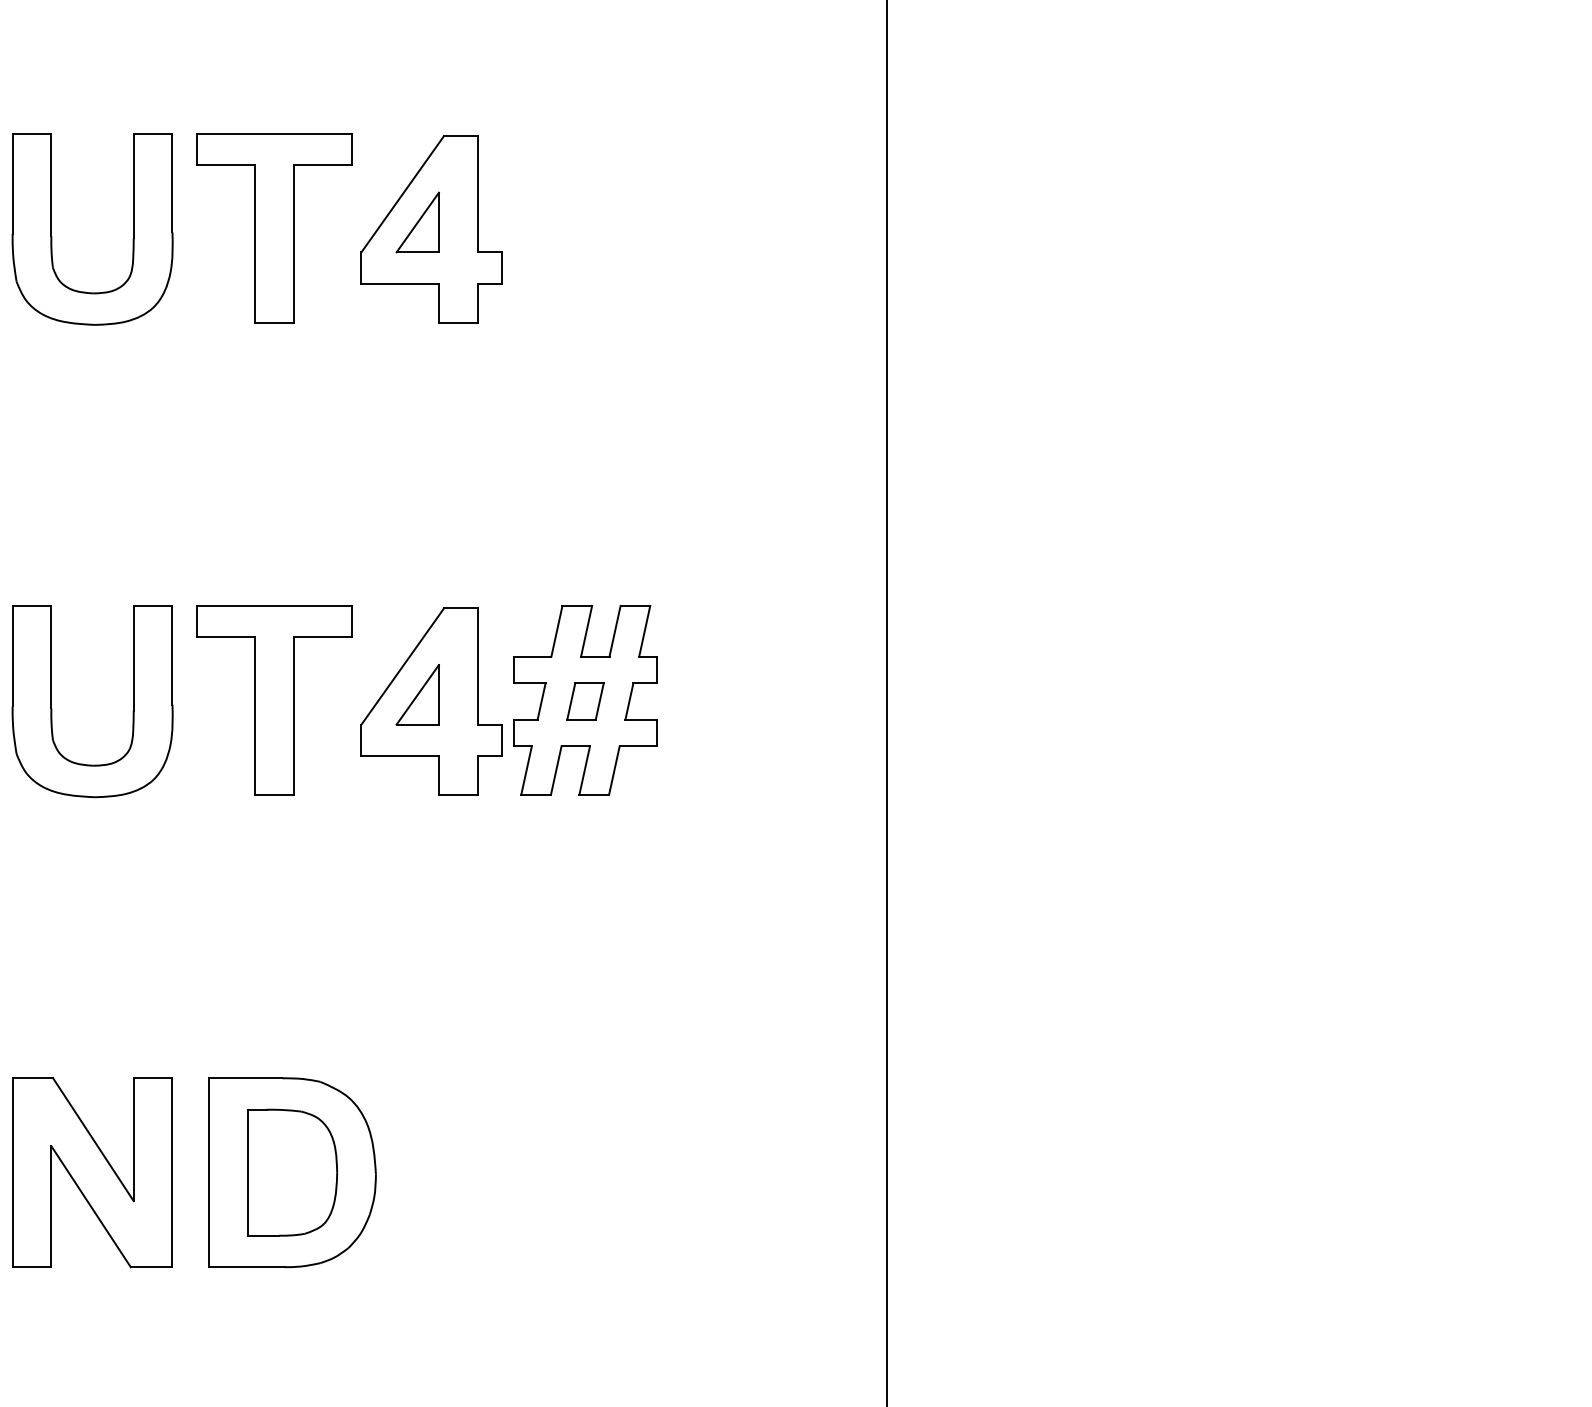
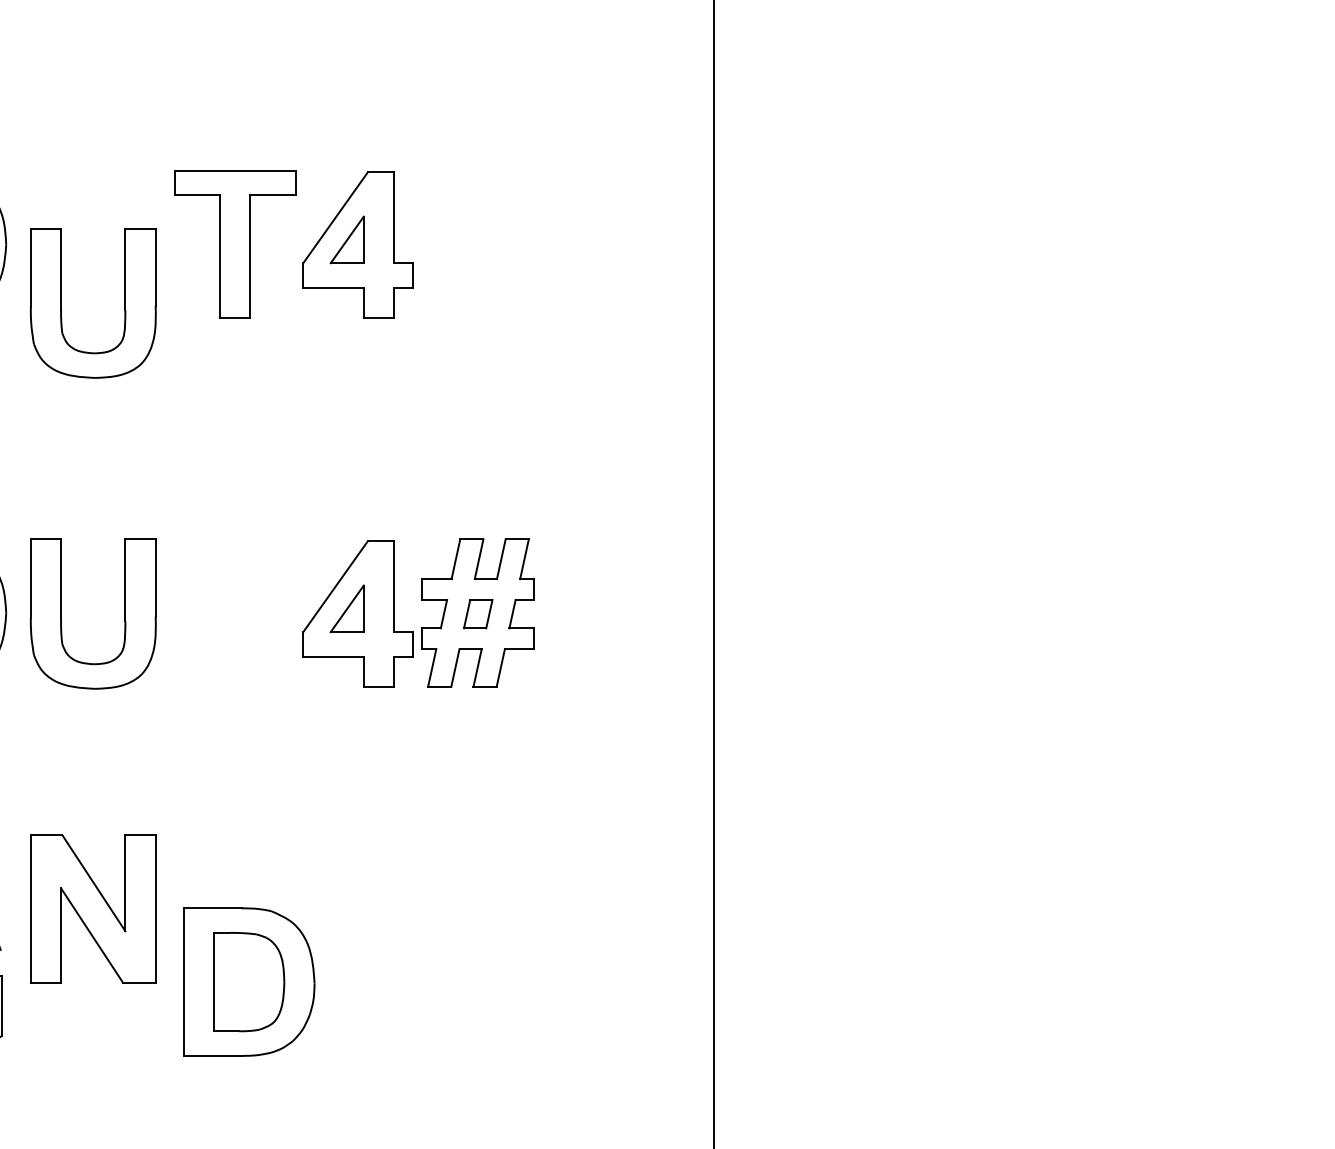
part: (51, 229) -> (61, 303), moved
part: (274, 699) -> (235, 612), removed
part: (92, 1171) -> (93, 908), moved

